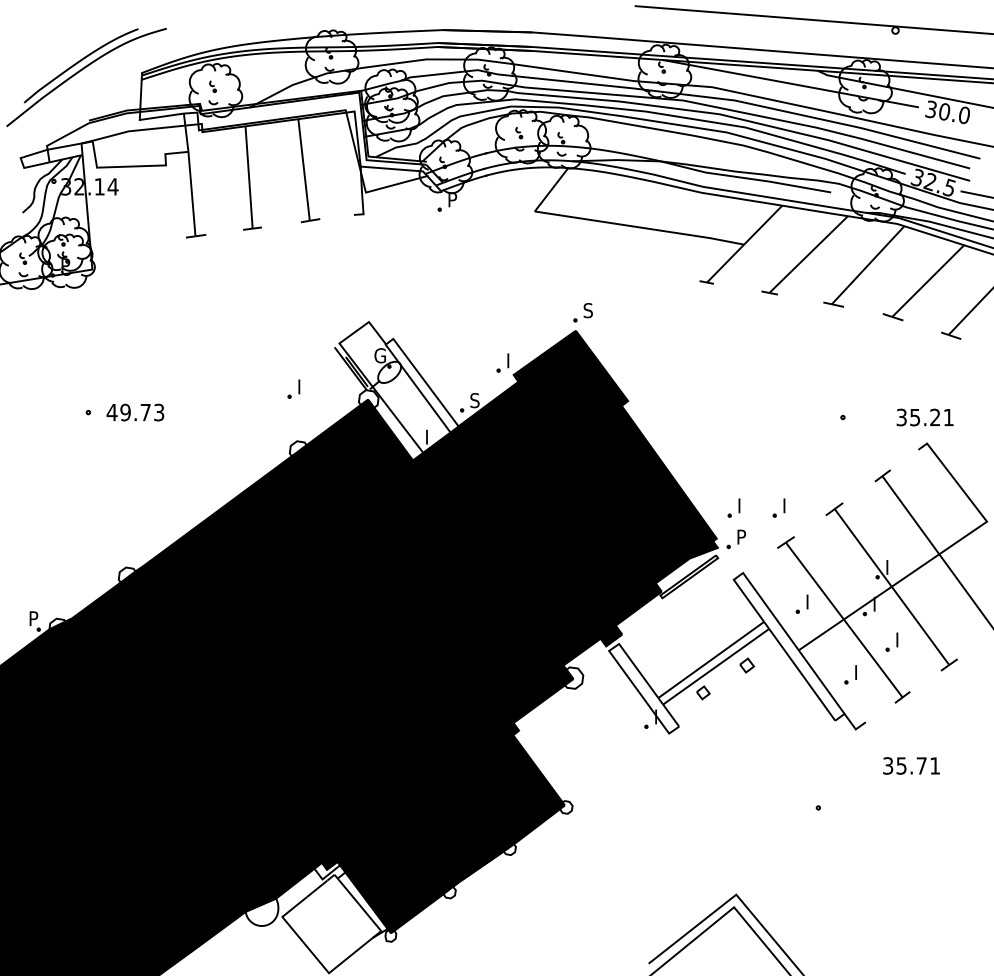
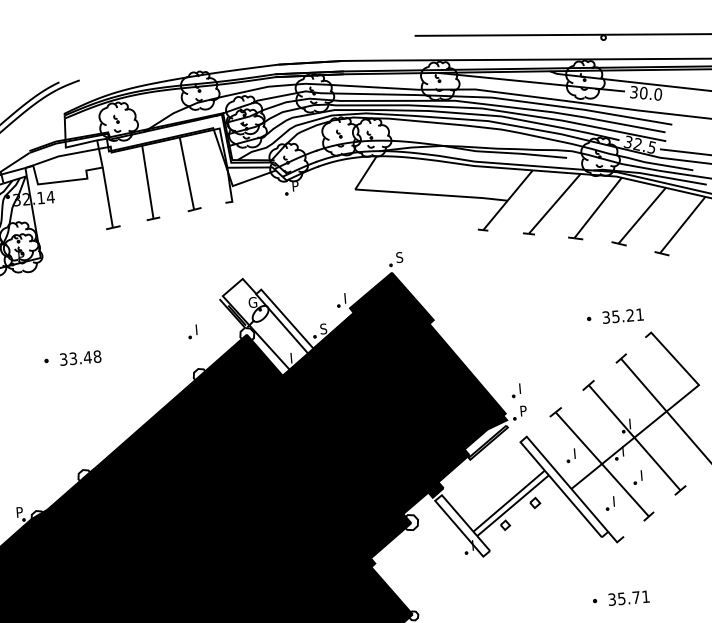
text: (135, 412) -> (80, 358), 49.73 -> 33.48
text: (924, 417) -> (622, 316), moved
part: (778, 507) -> (548, 387), removed
text: (911, 765) -> (628, 597), moved

